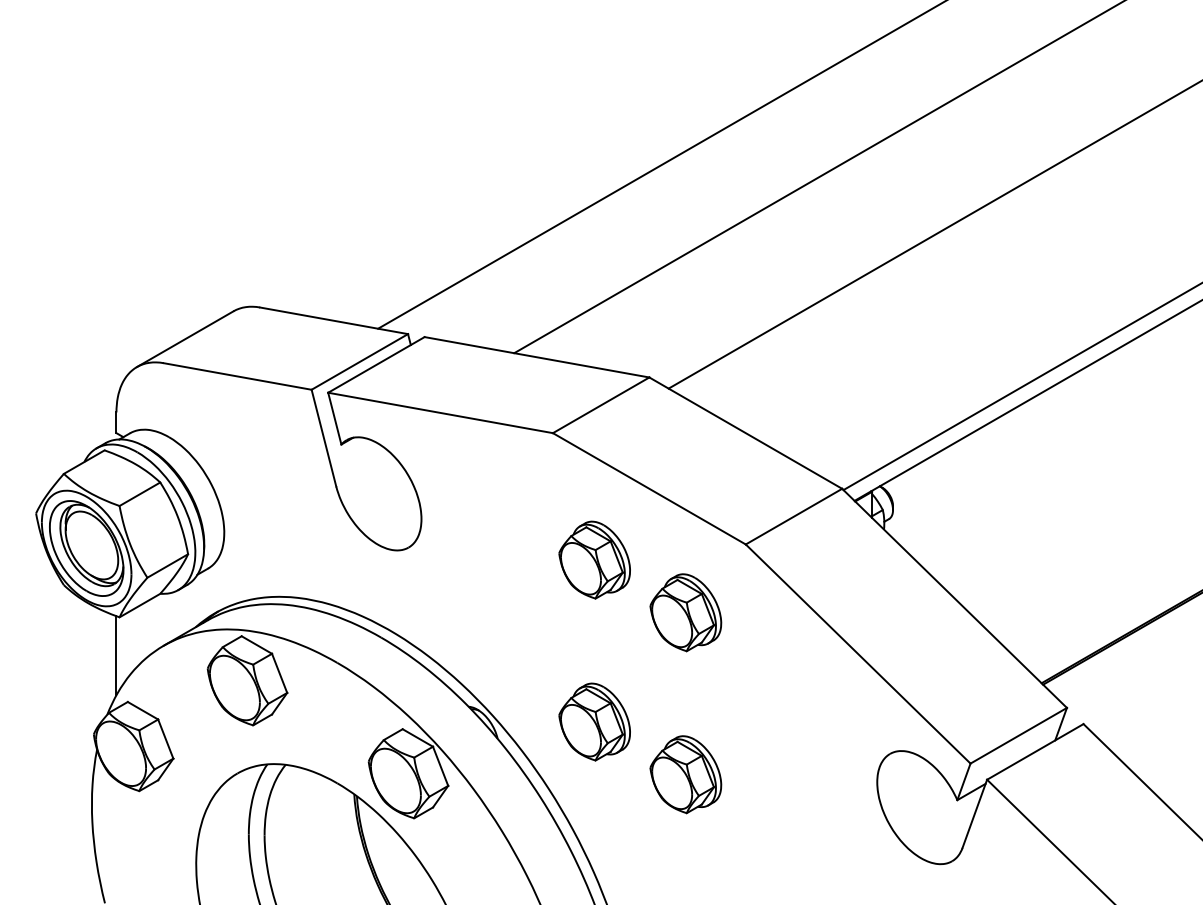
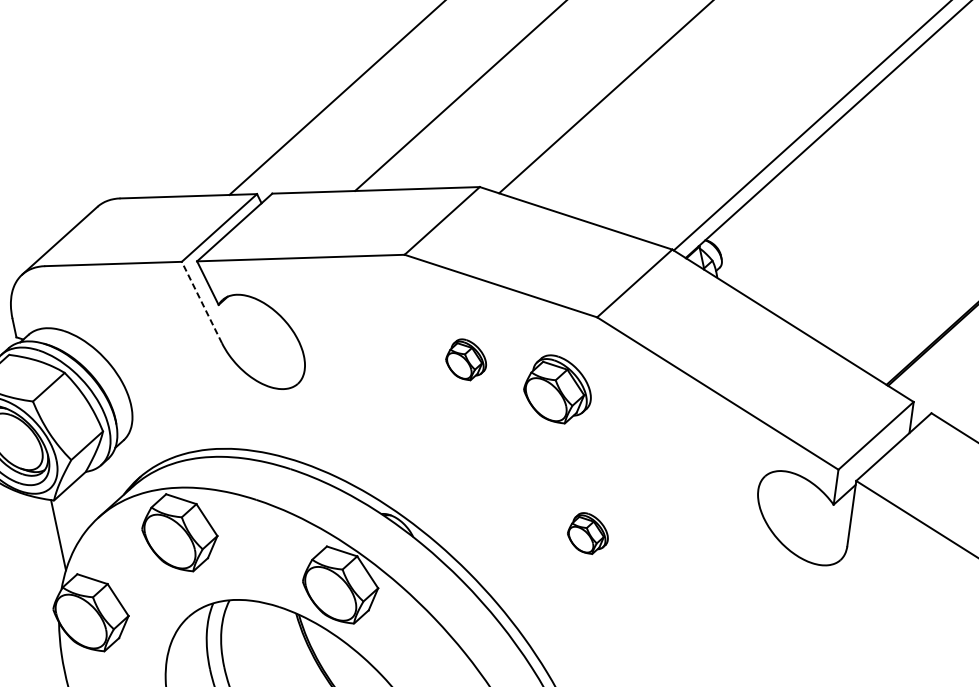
line: (323, 438) -> (201, 302), solid -> dashed
part: (594, 559) -> (465, 359), size x0.6
part: (594, 721) -> (496, 503), removed
part: (685, 774) -> (587, 533), size x0.6

